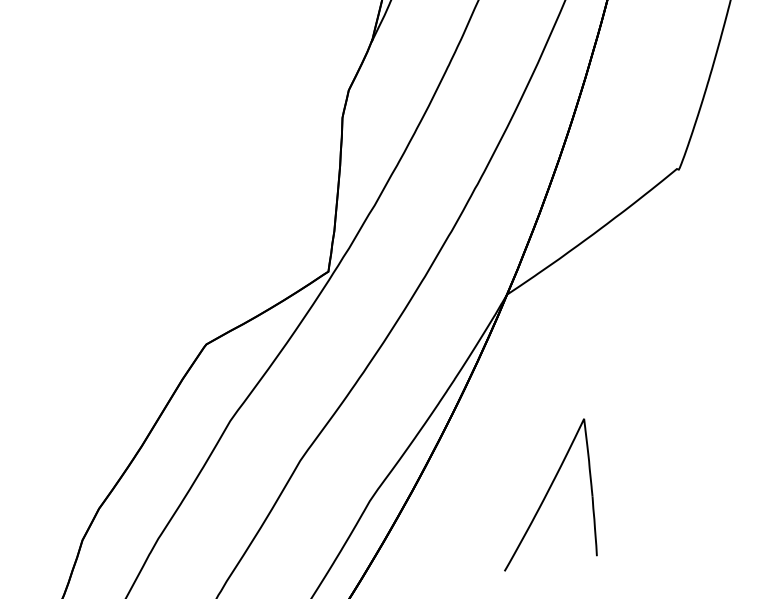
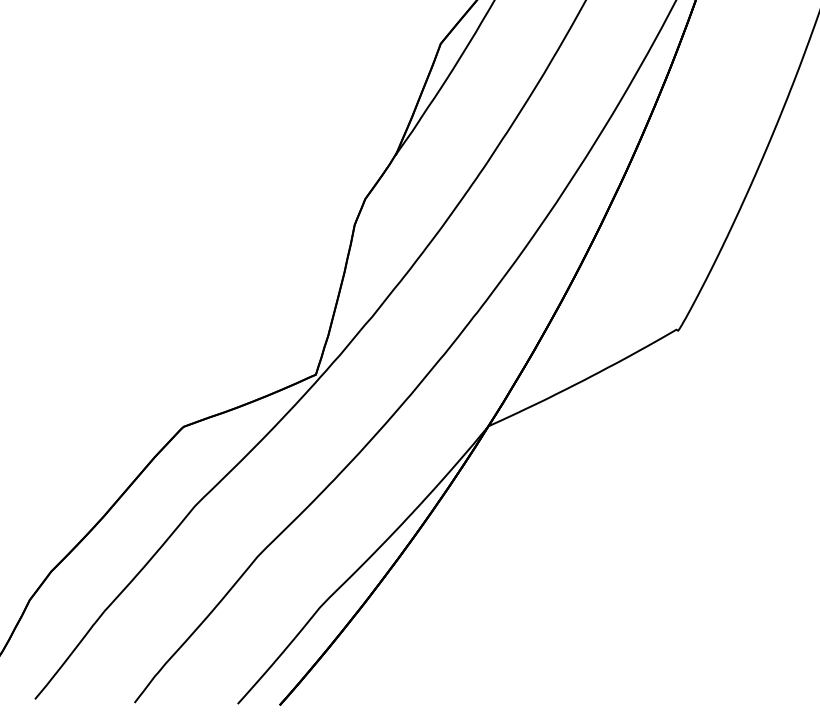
part: (544, 495) -> (492, 630), removed

